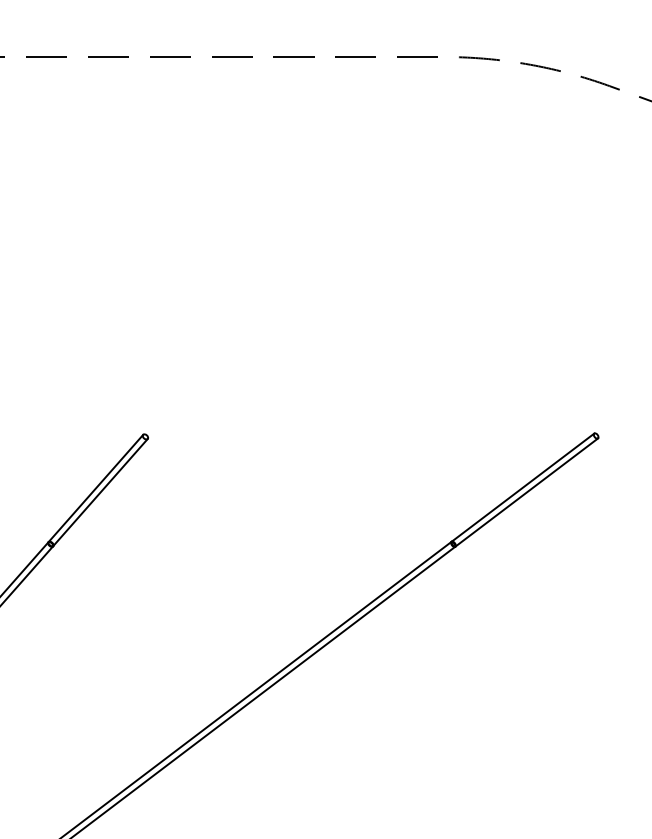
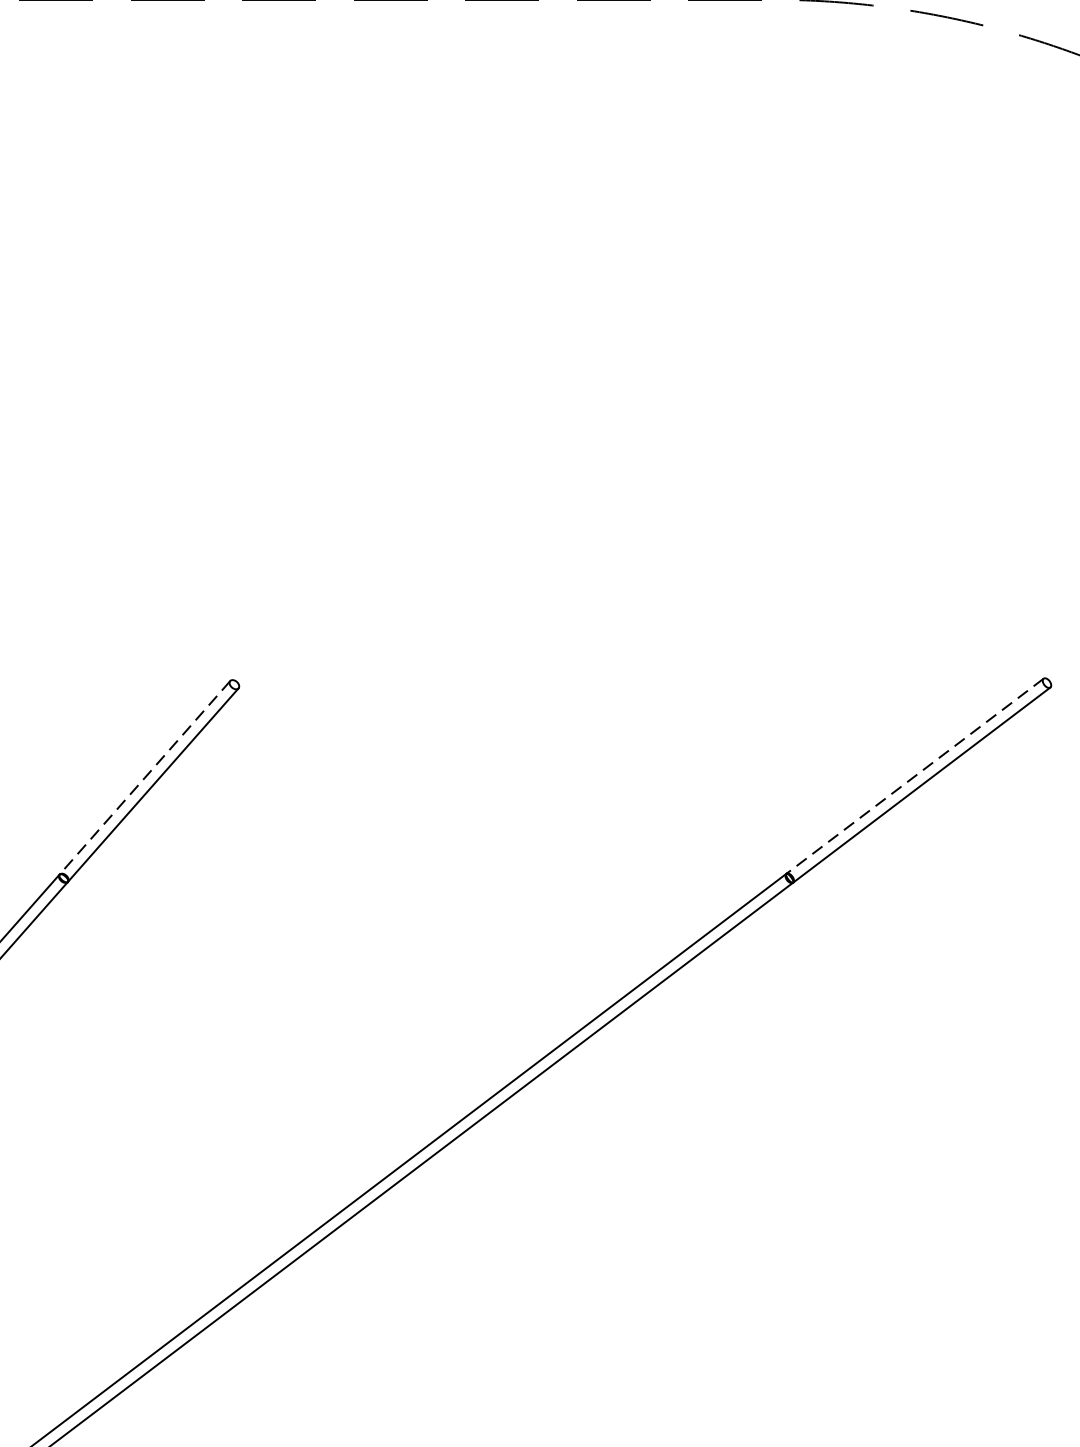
line: (522, 487) -> (914, 775), solid -> dashed
line: (95, 488) -> (144, 777), solid -> dashed

